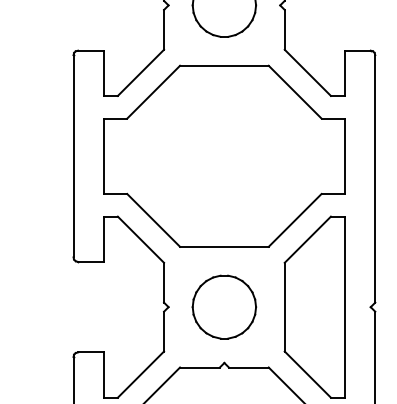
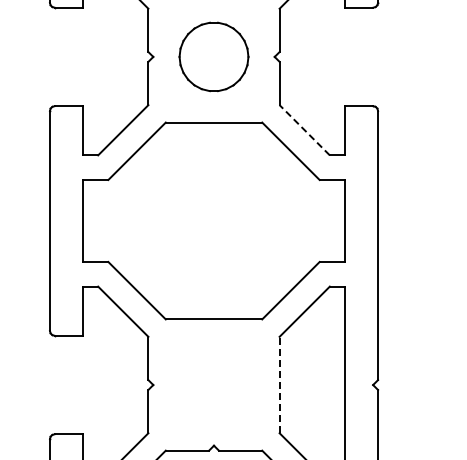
line: (307, 73) -> (304, 130), solid -> dashed
part: (223, 306) -> (213, 384), removed
line: (284, 306) -> (279, 384), solid -> dashed

